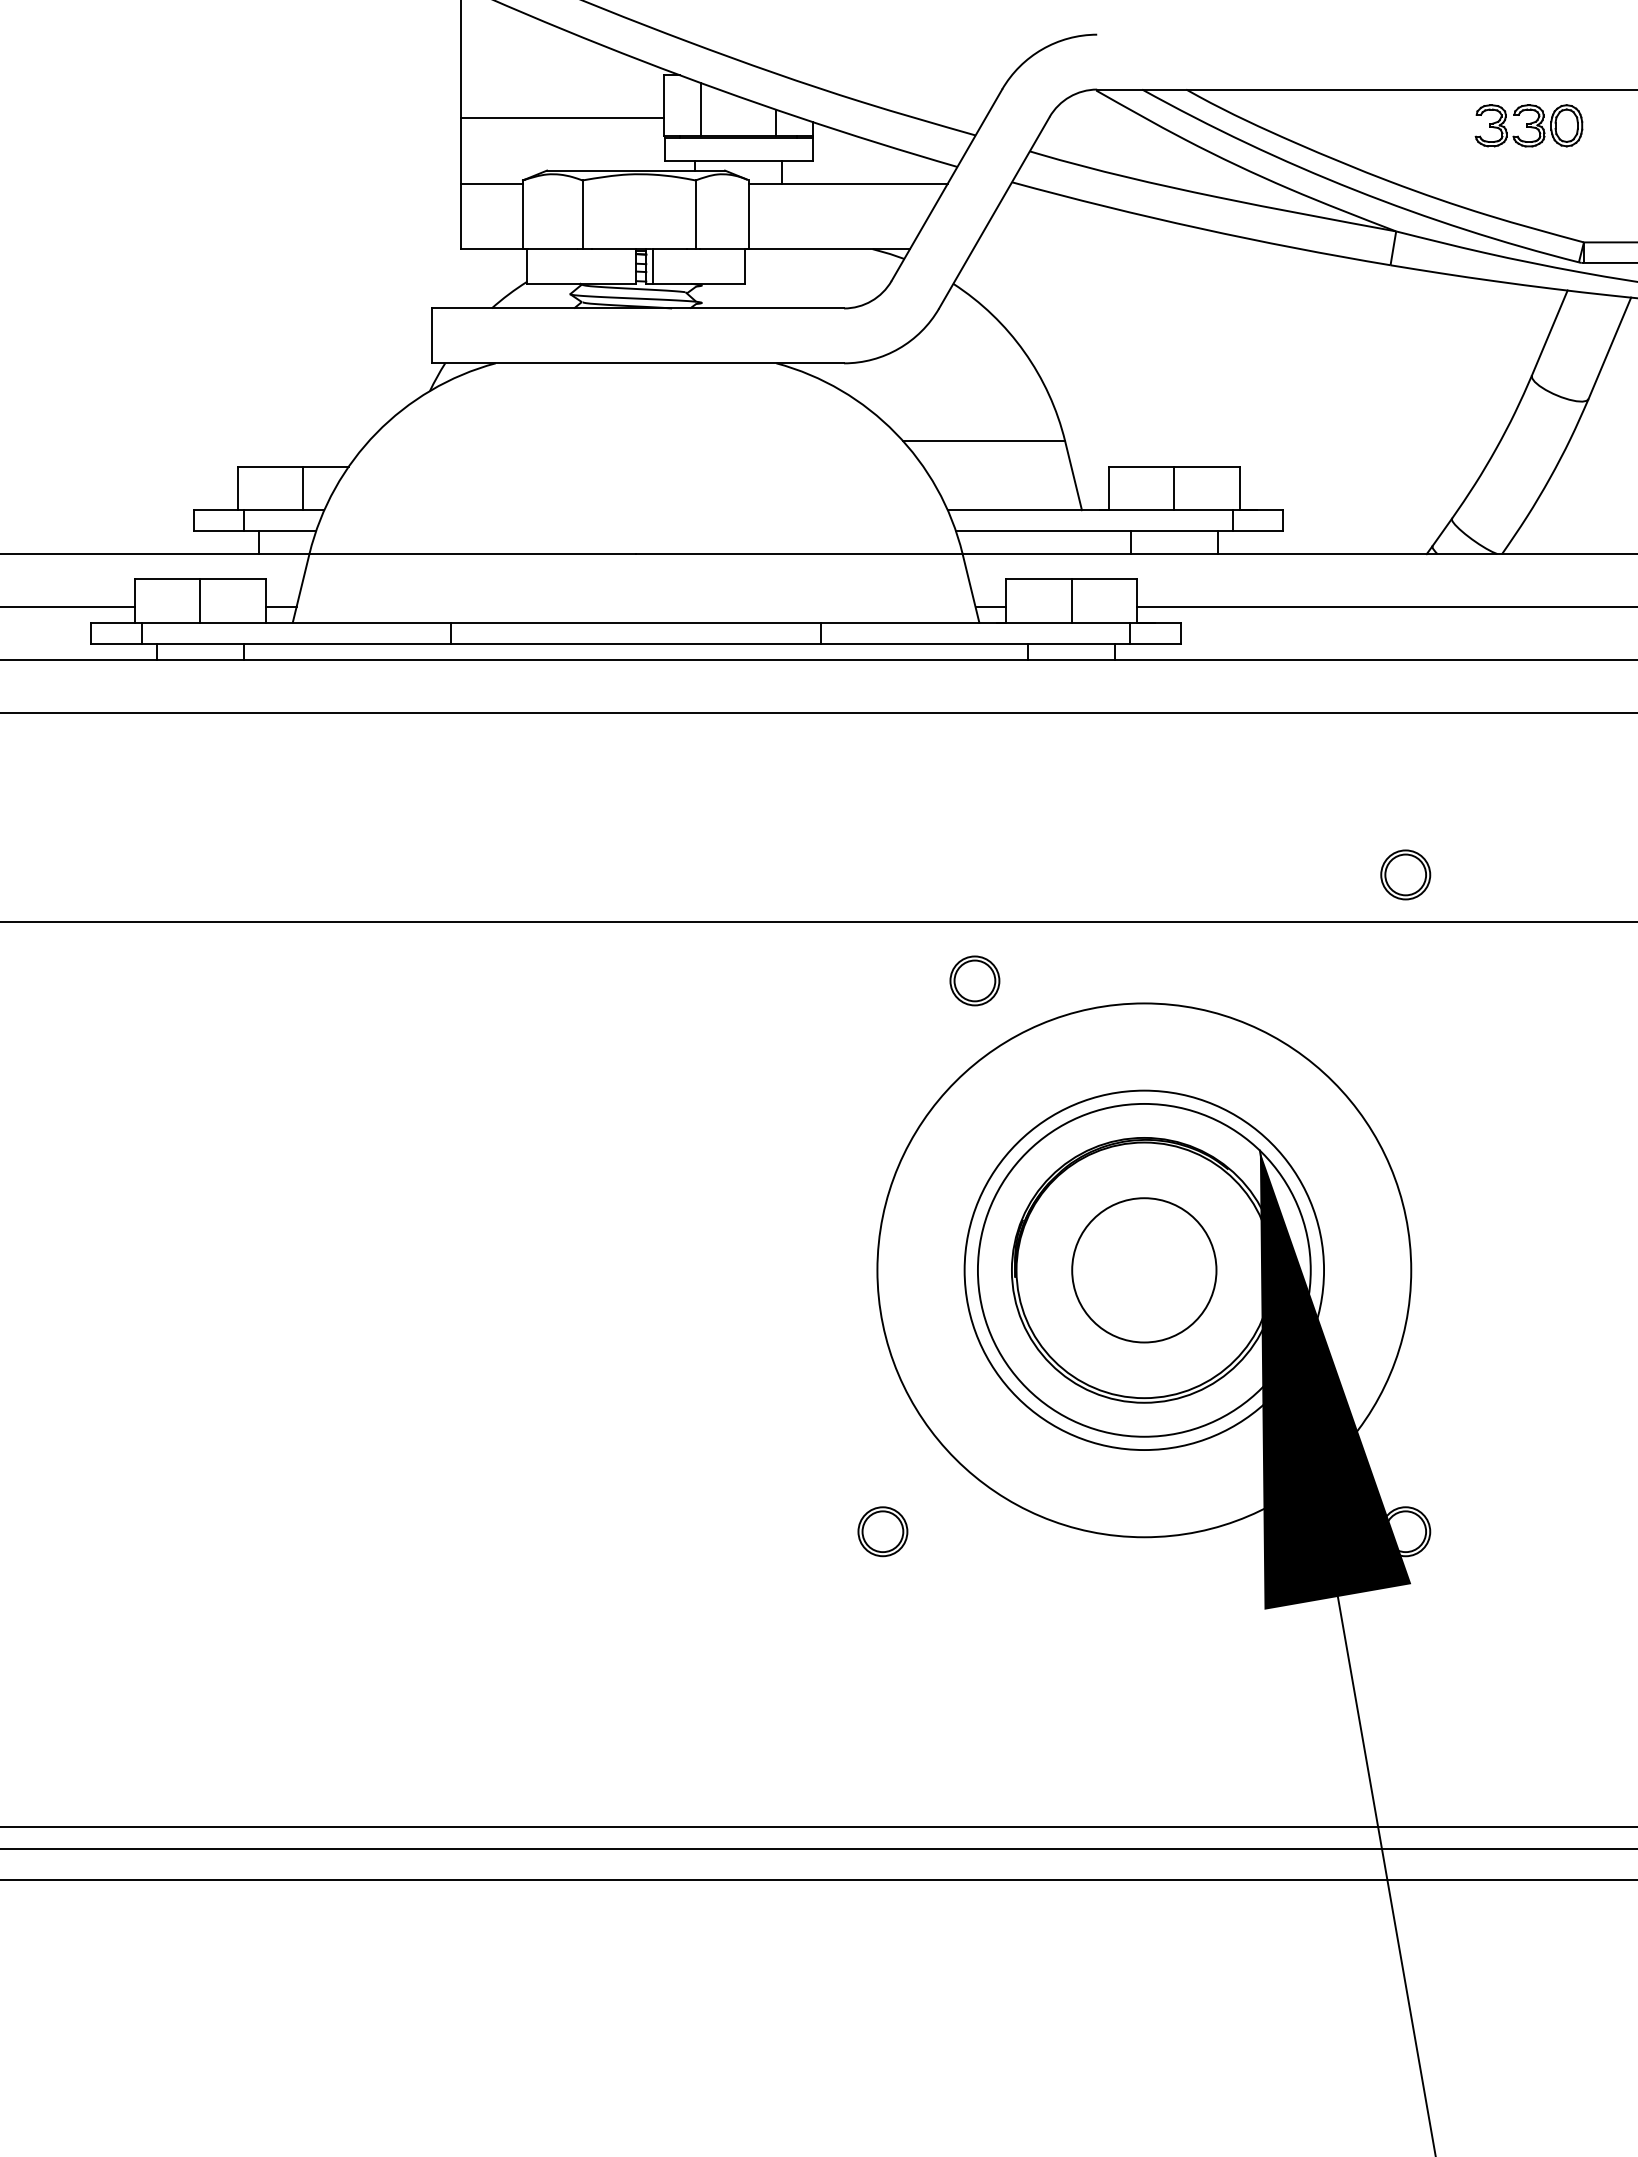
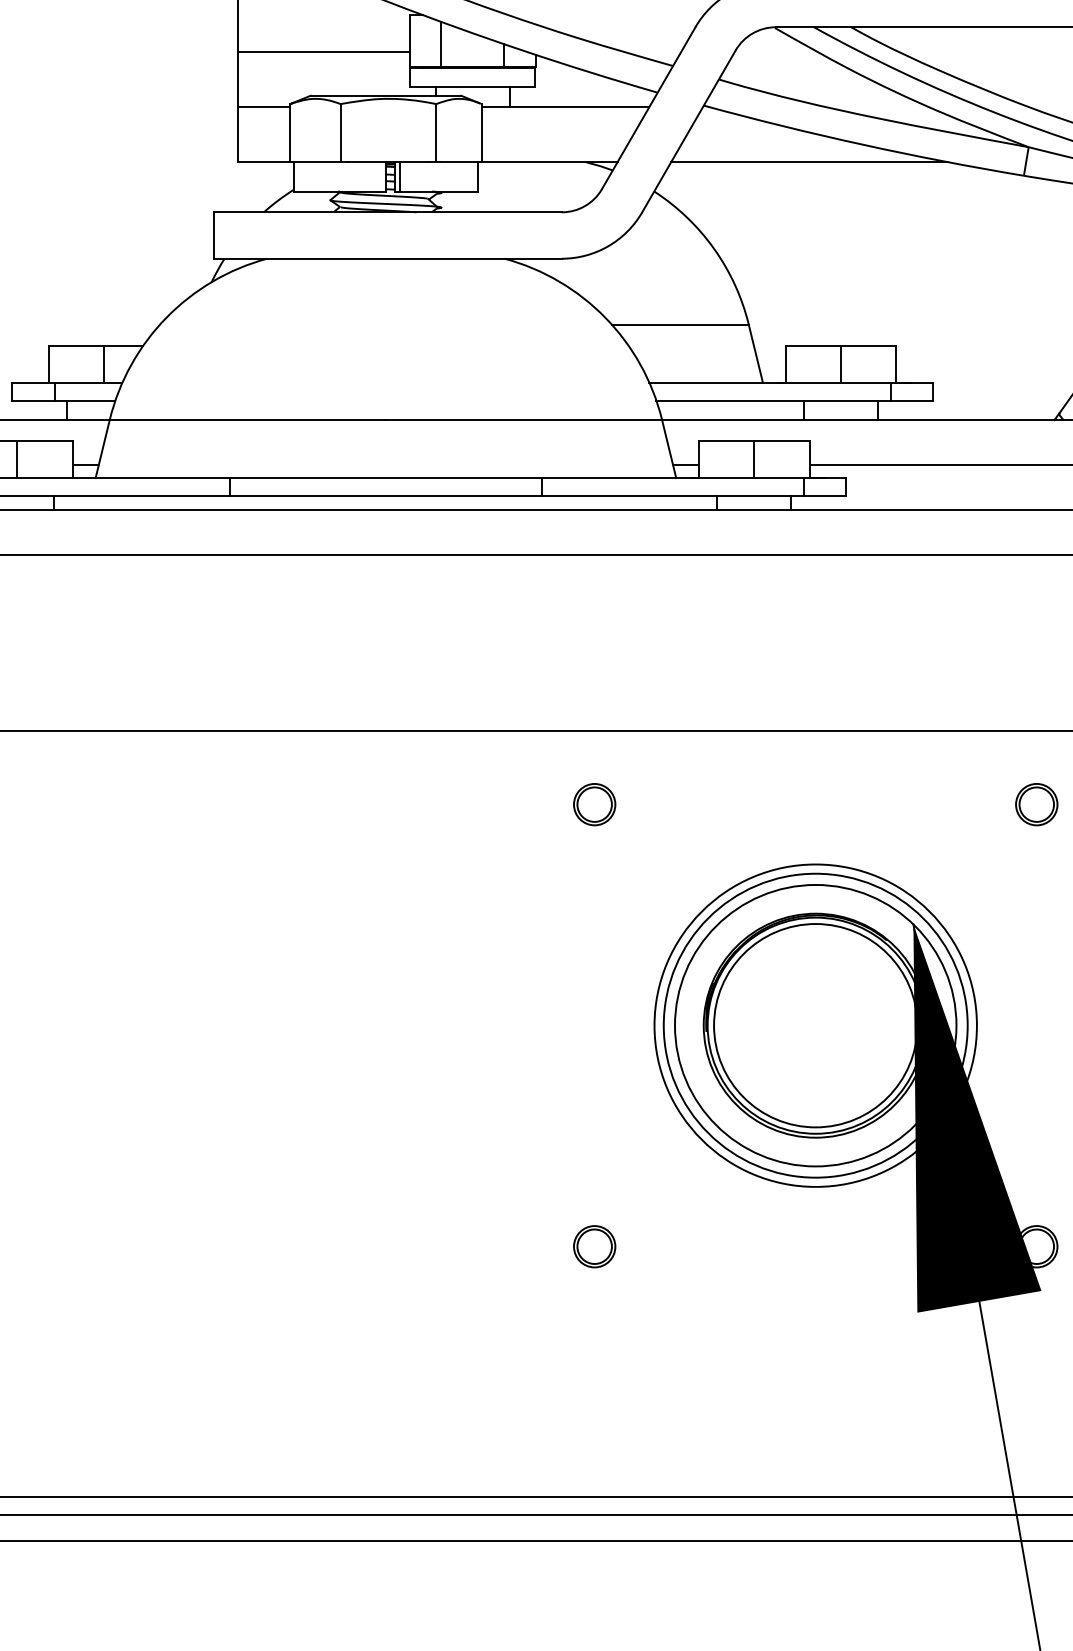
line: (1136, 249) -> (809, 162), added
part: (1405, 874) -> (1036, 804), moved
part: (974, 980) -> (594, 804), moved
circle: (1143, 1270) -> (815, 1025), size x0.71
circle: (1144, 1270) -> (815, 1025), size x1.67

